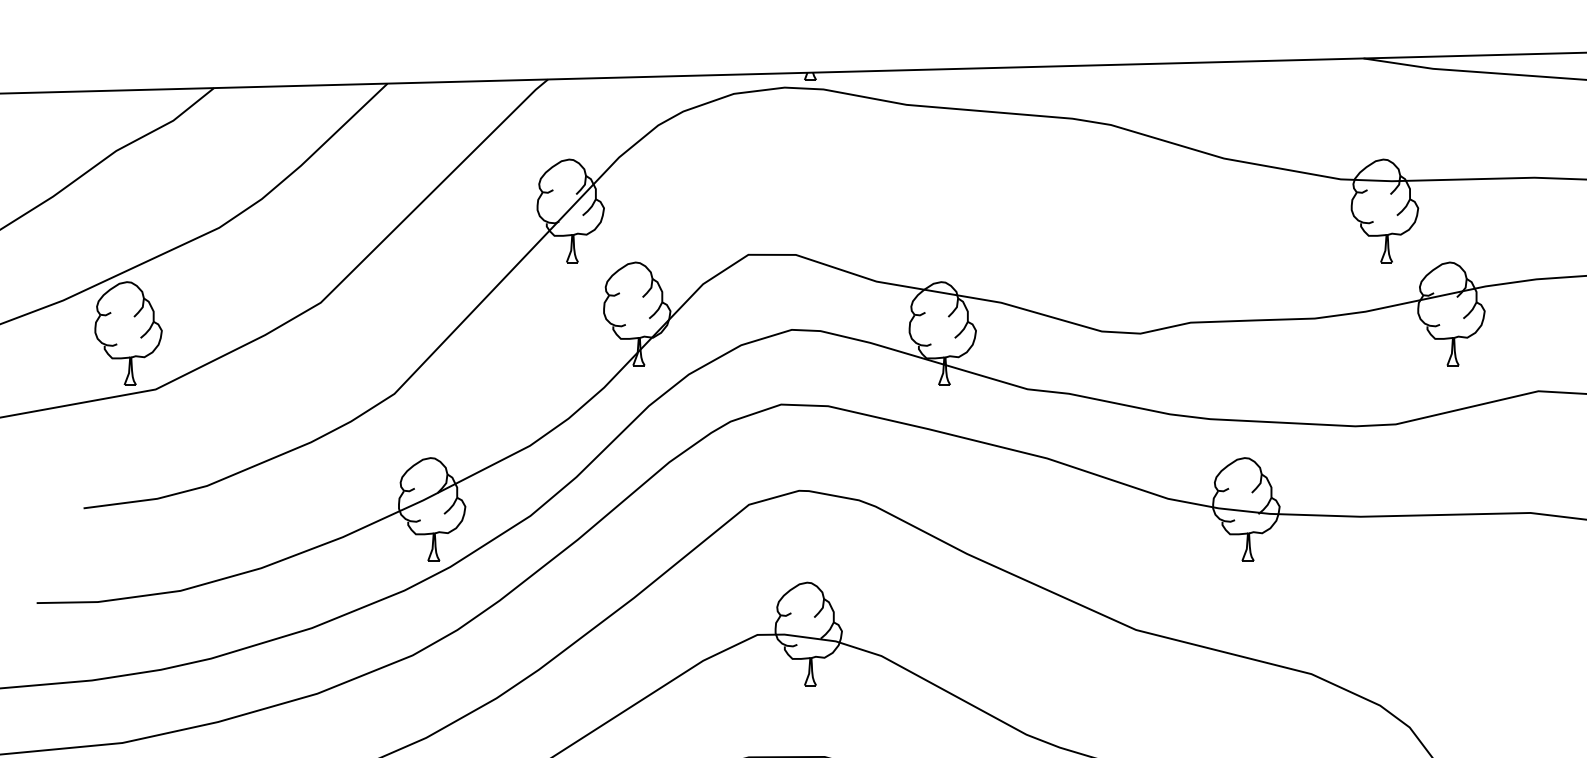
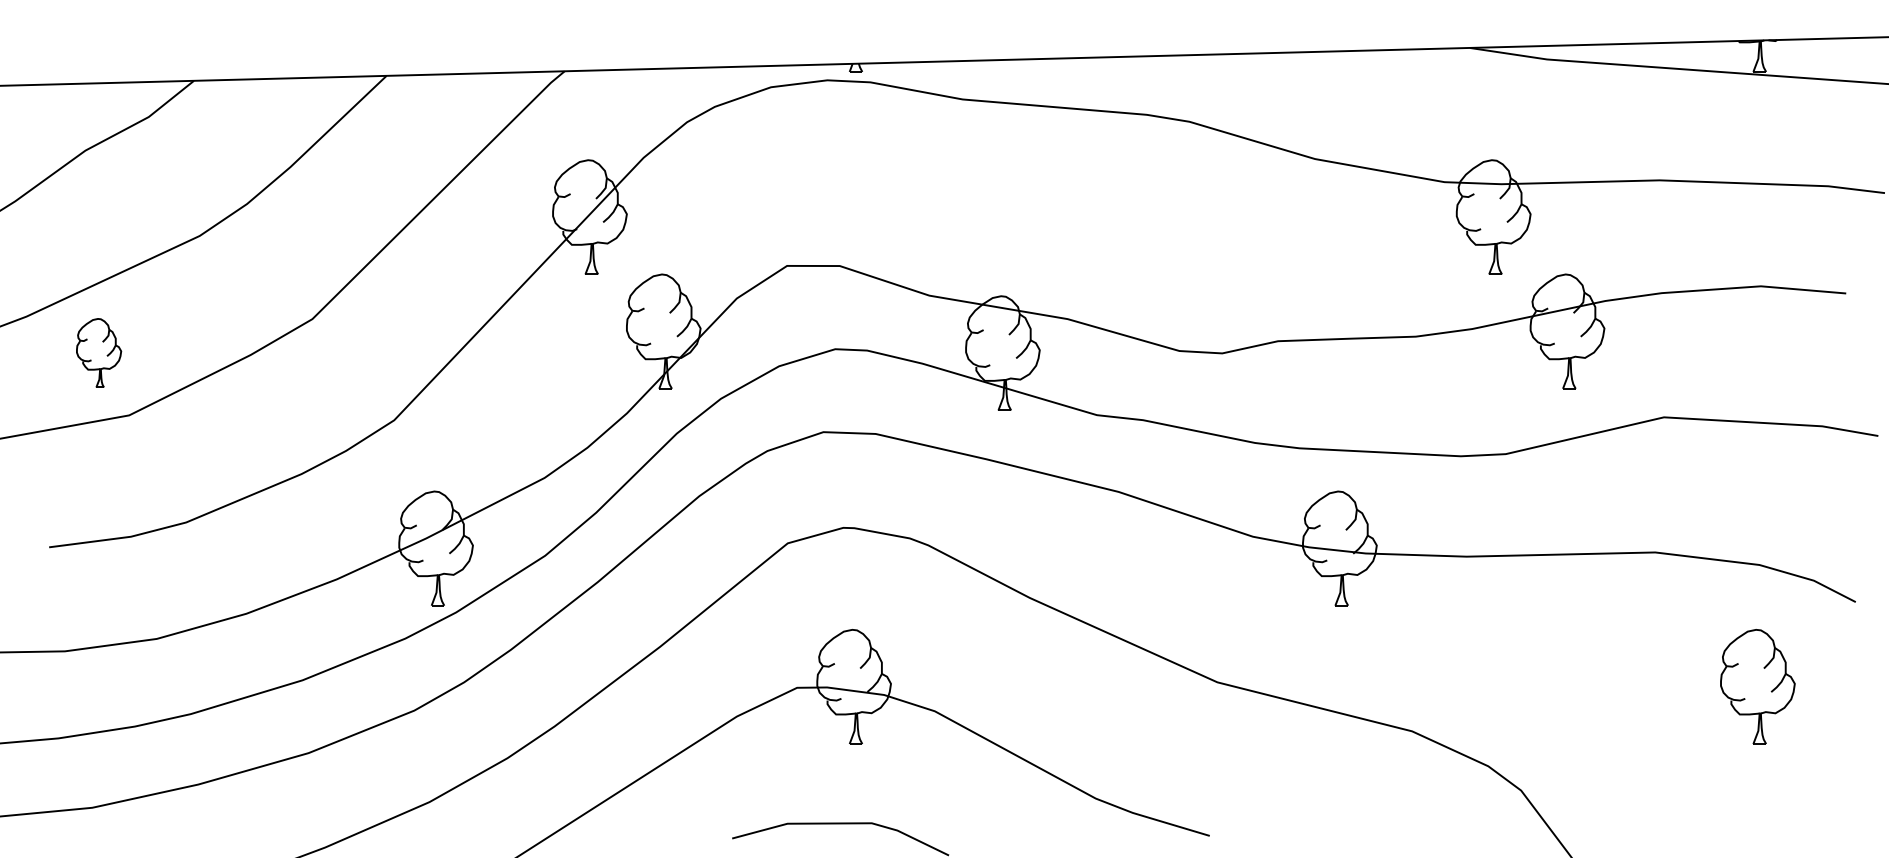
part: (128, 332) -> (98, 352), size x0.6

